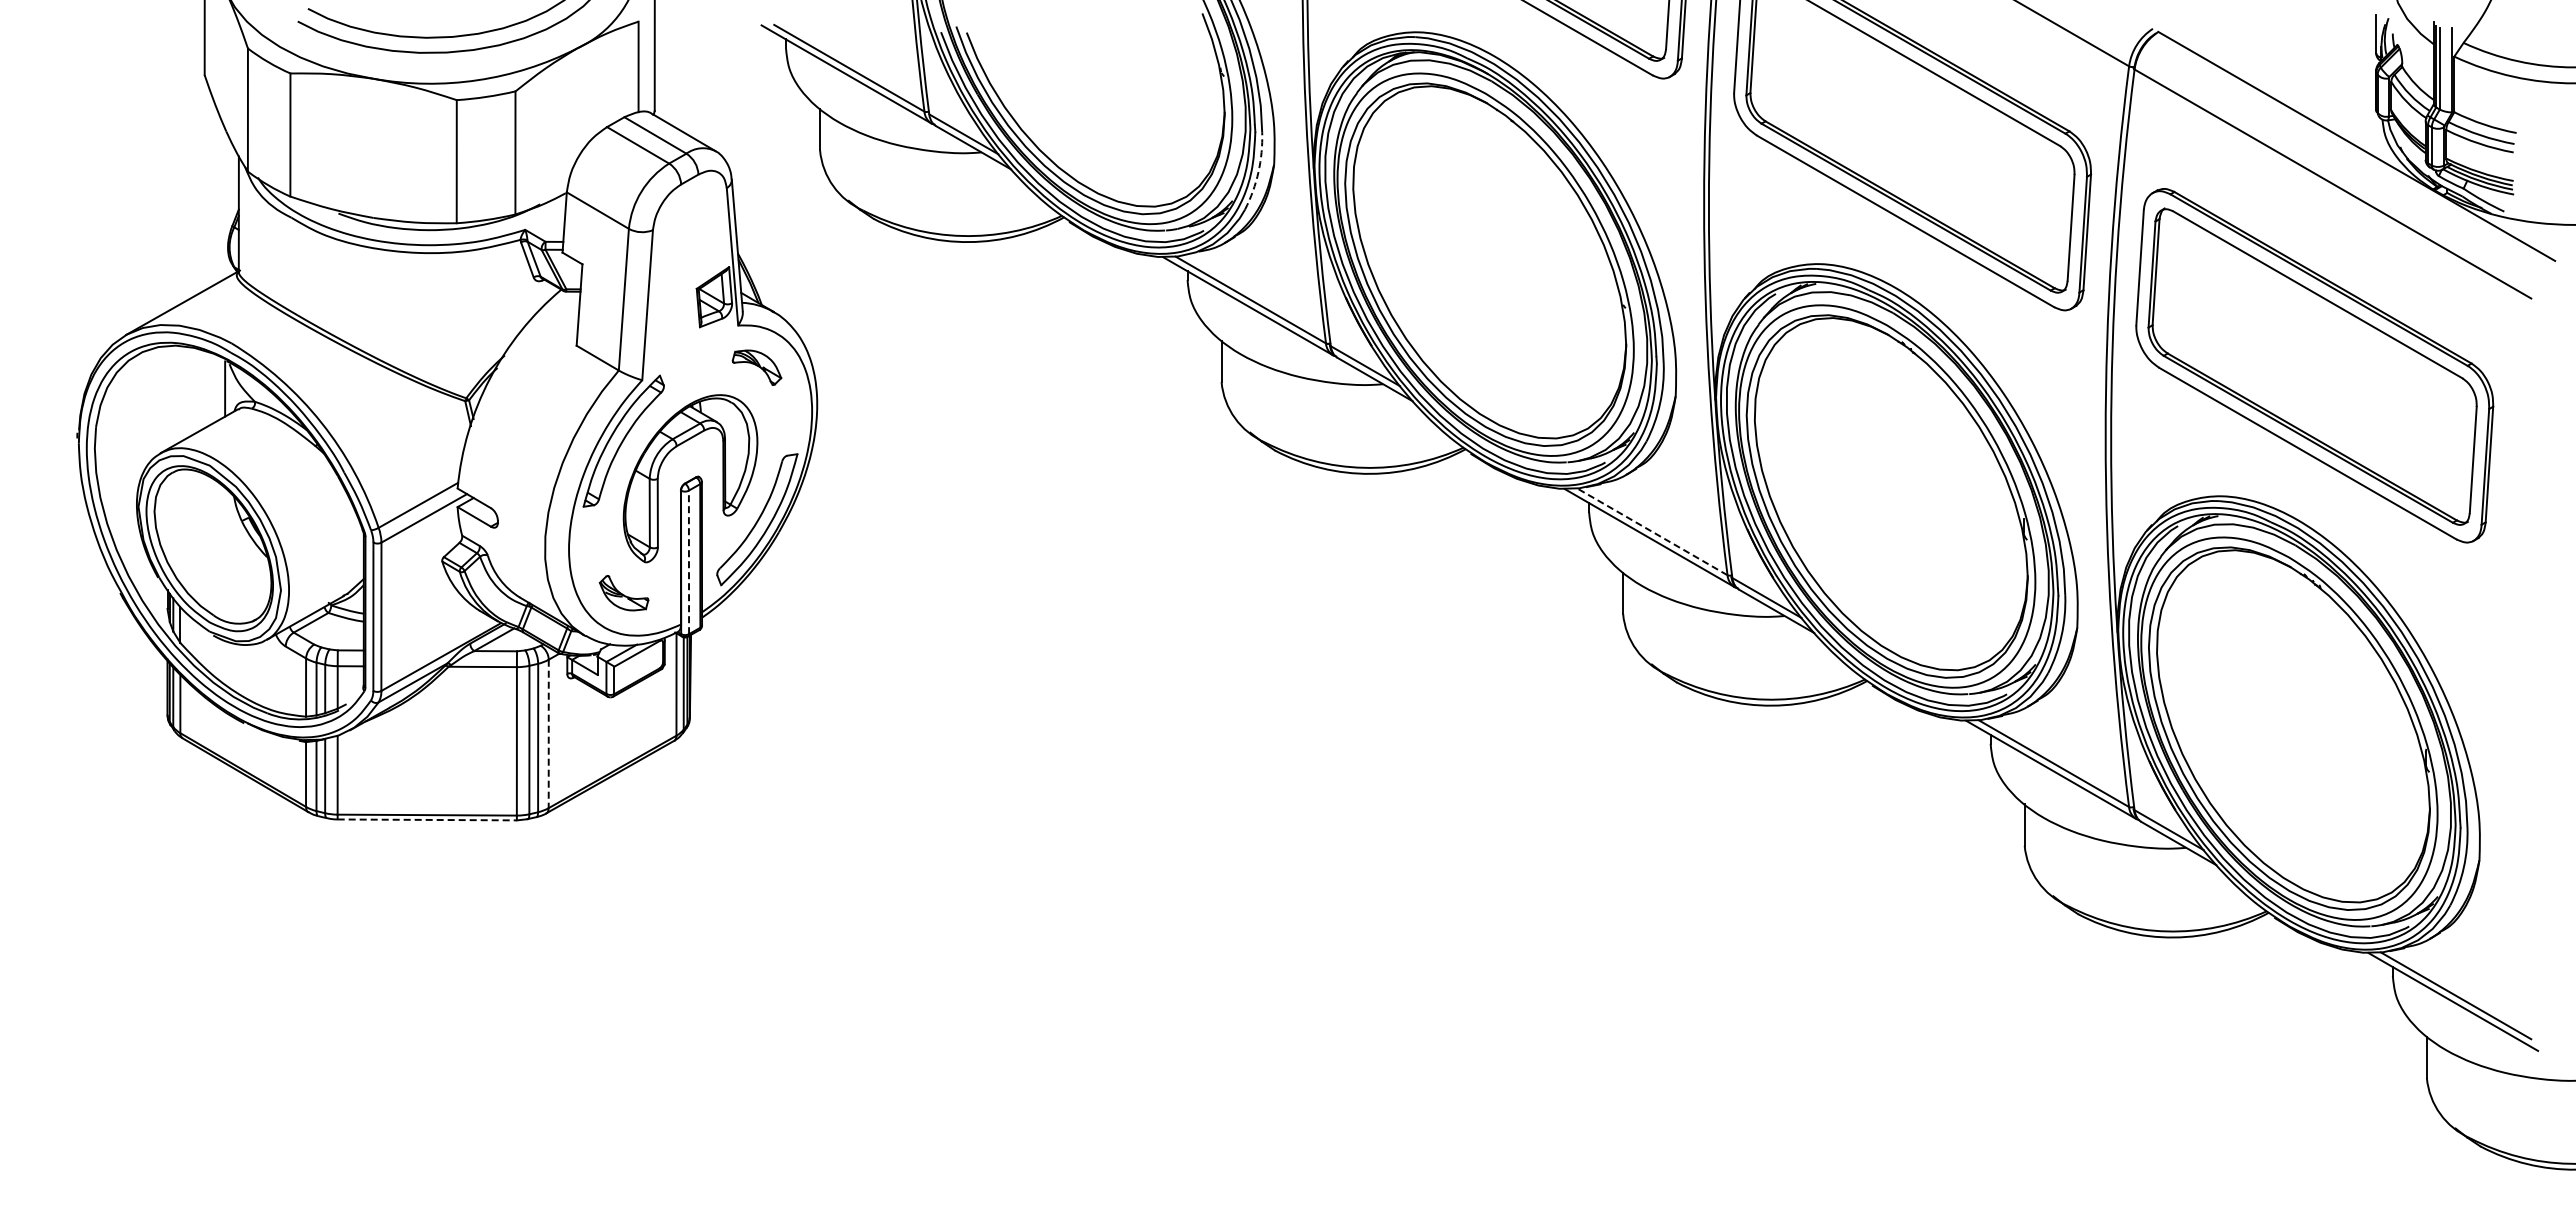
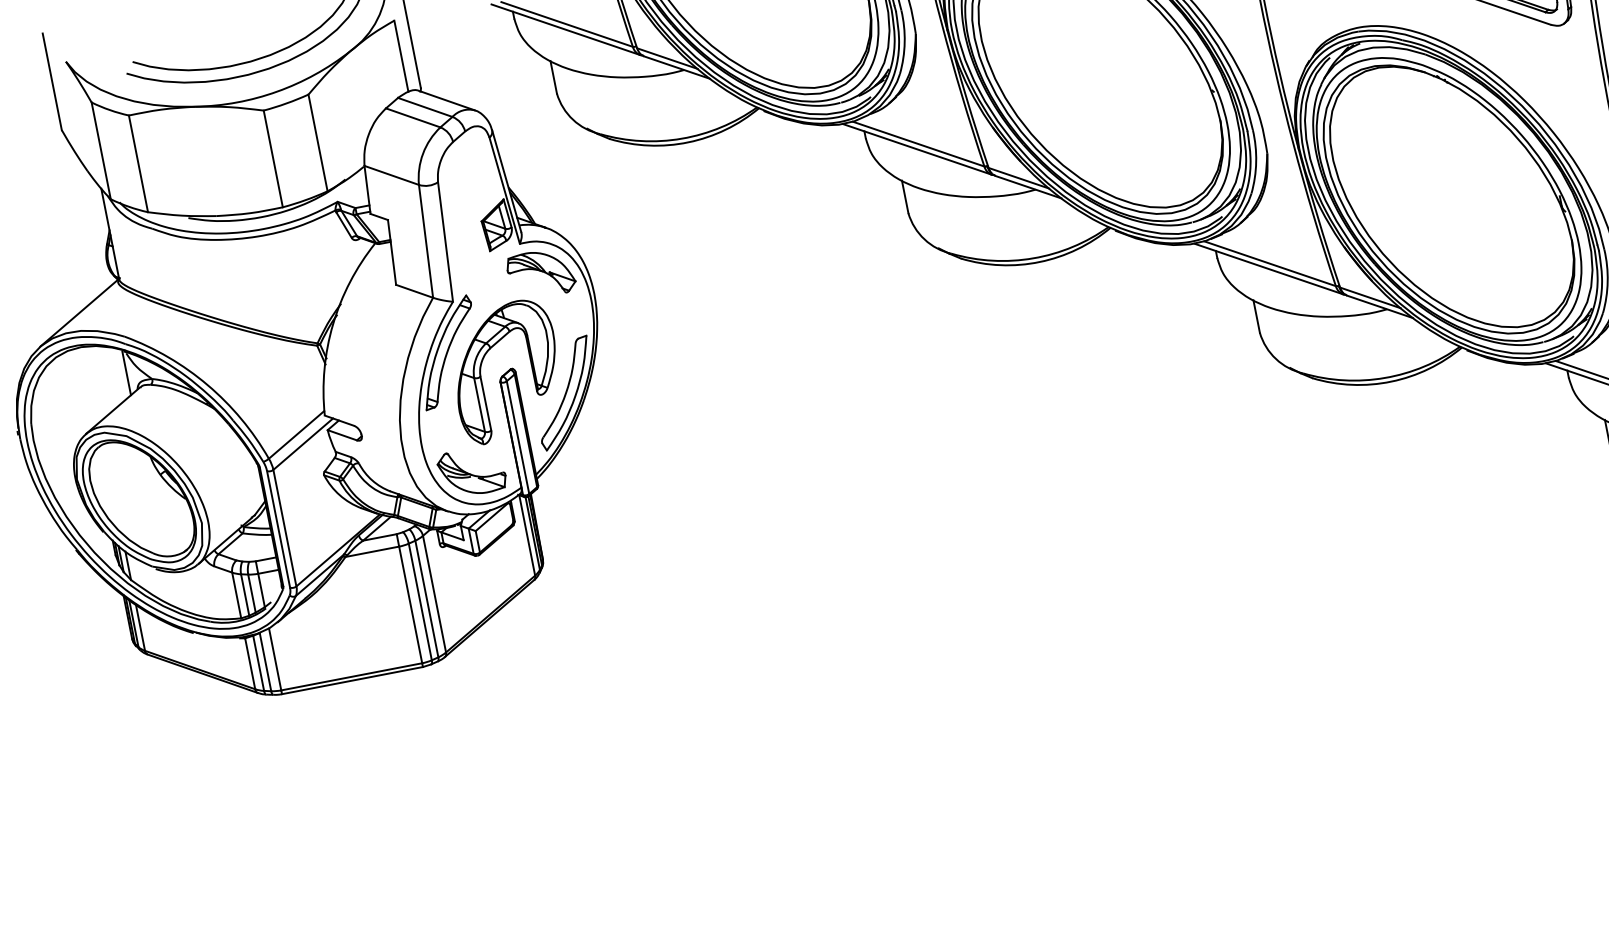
arc: (1258, 172) -> (904, 42), dashed -> solid
part: (756, 367) -> (540, 273), size x1.67
line: (1652, 531) -> (1270, 263), dashed -> solid
line: (688, 562) -> (517, 437), dashed -> solid
part: (623, 592) -> (471, 471), size x1.67
line: (548, 734) -> (434, 594), dashed -> solid
line: (427, 819) -> (352, 680), dashed -> solid

